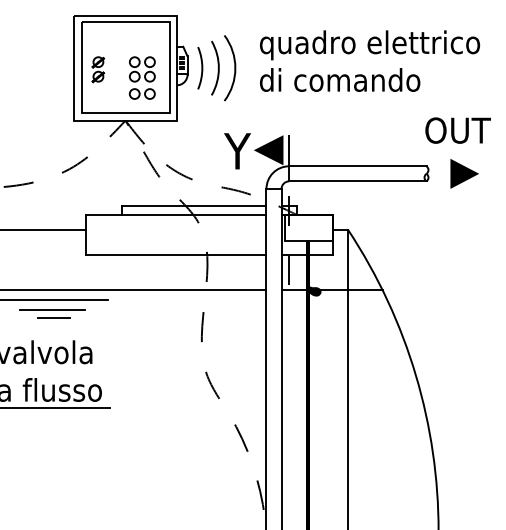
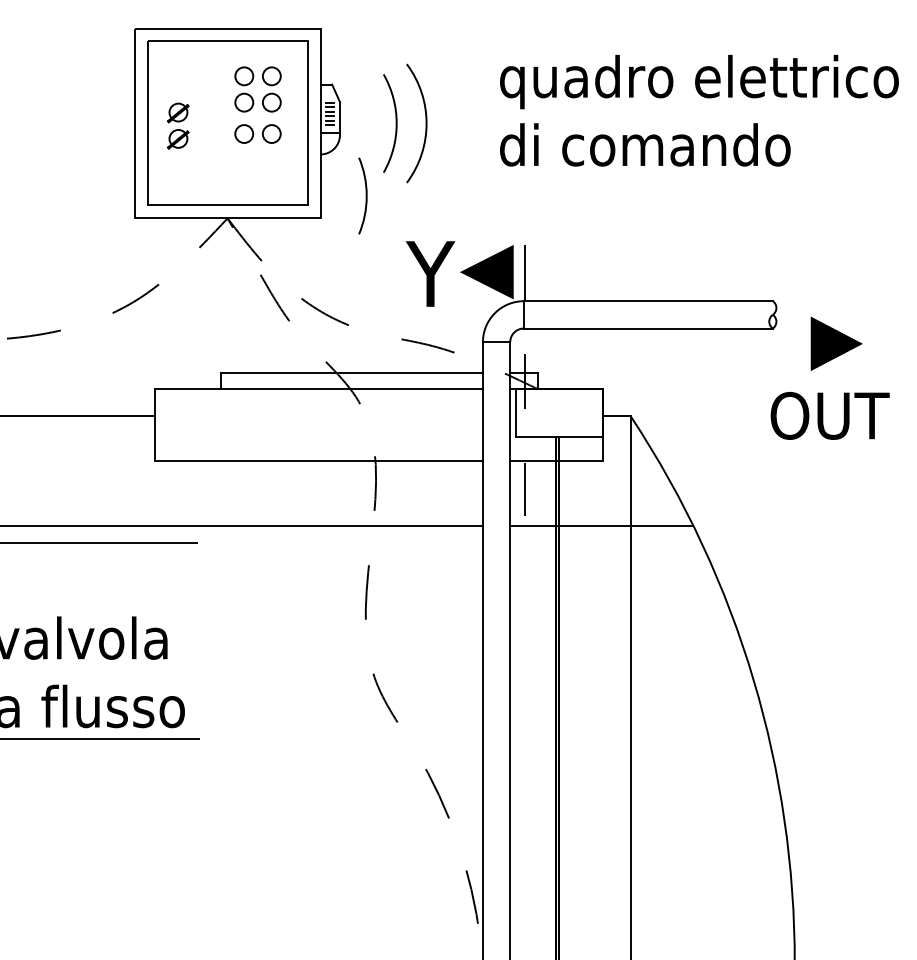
text: (370, 60) -> (700, 109), moved
arc: (201, 68) -> (365, 196), moved
part: (141, 77) -> (256, 104), moved
text: (457, 130) -> (828, 415), moved
line: (464, 173) -> (836, 343), moved
fill: (313, 290) -> (568, 526), removed
line: (52, 309) -> (95, 560), removed
line: (53, 317) -> (97, 575), removed

